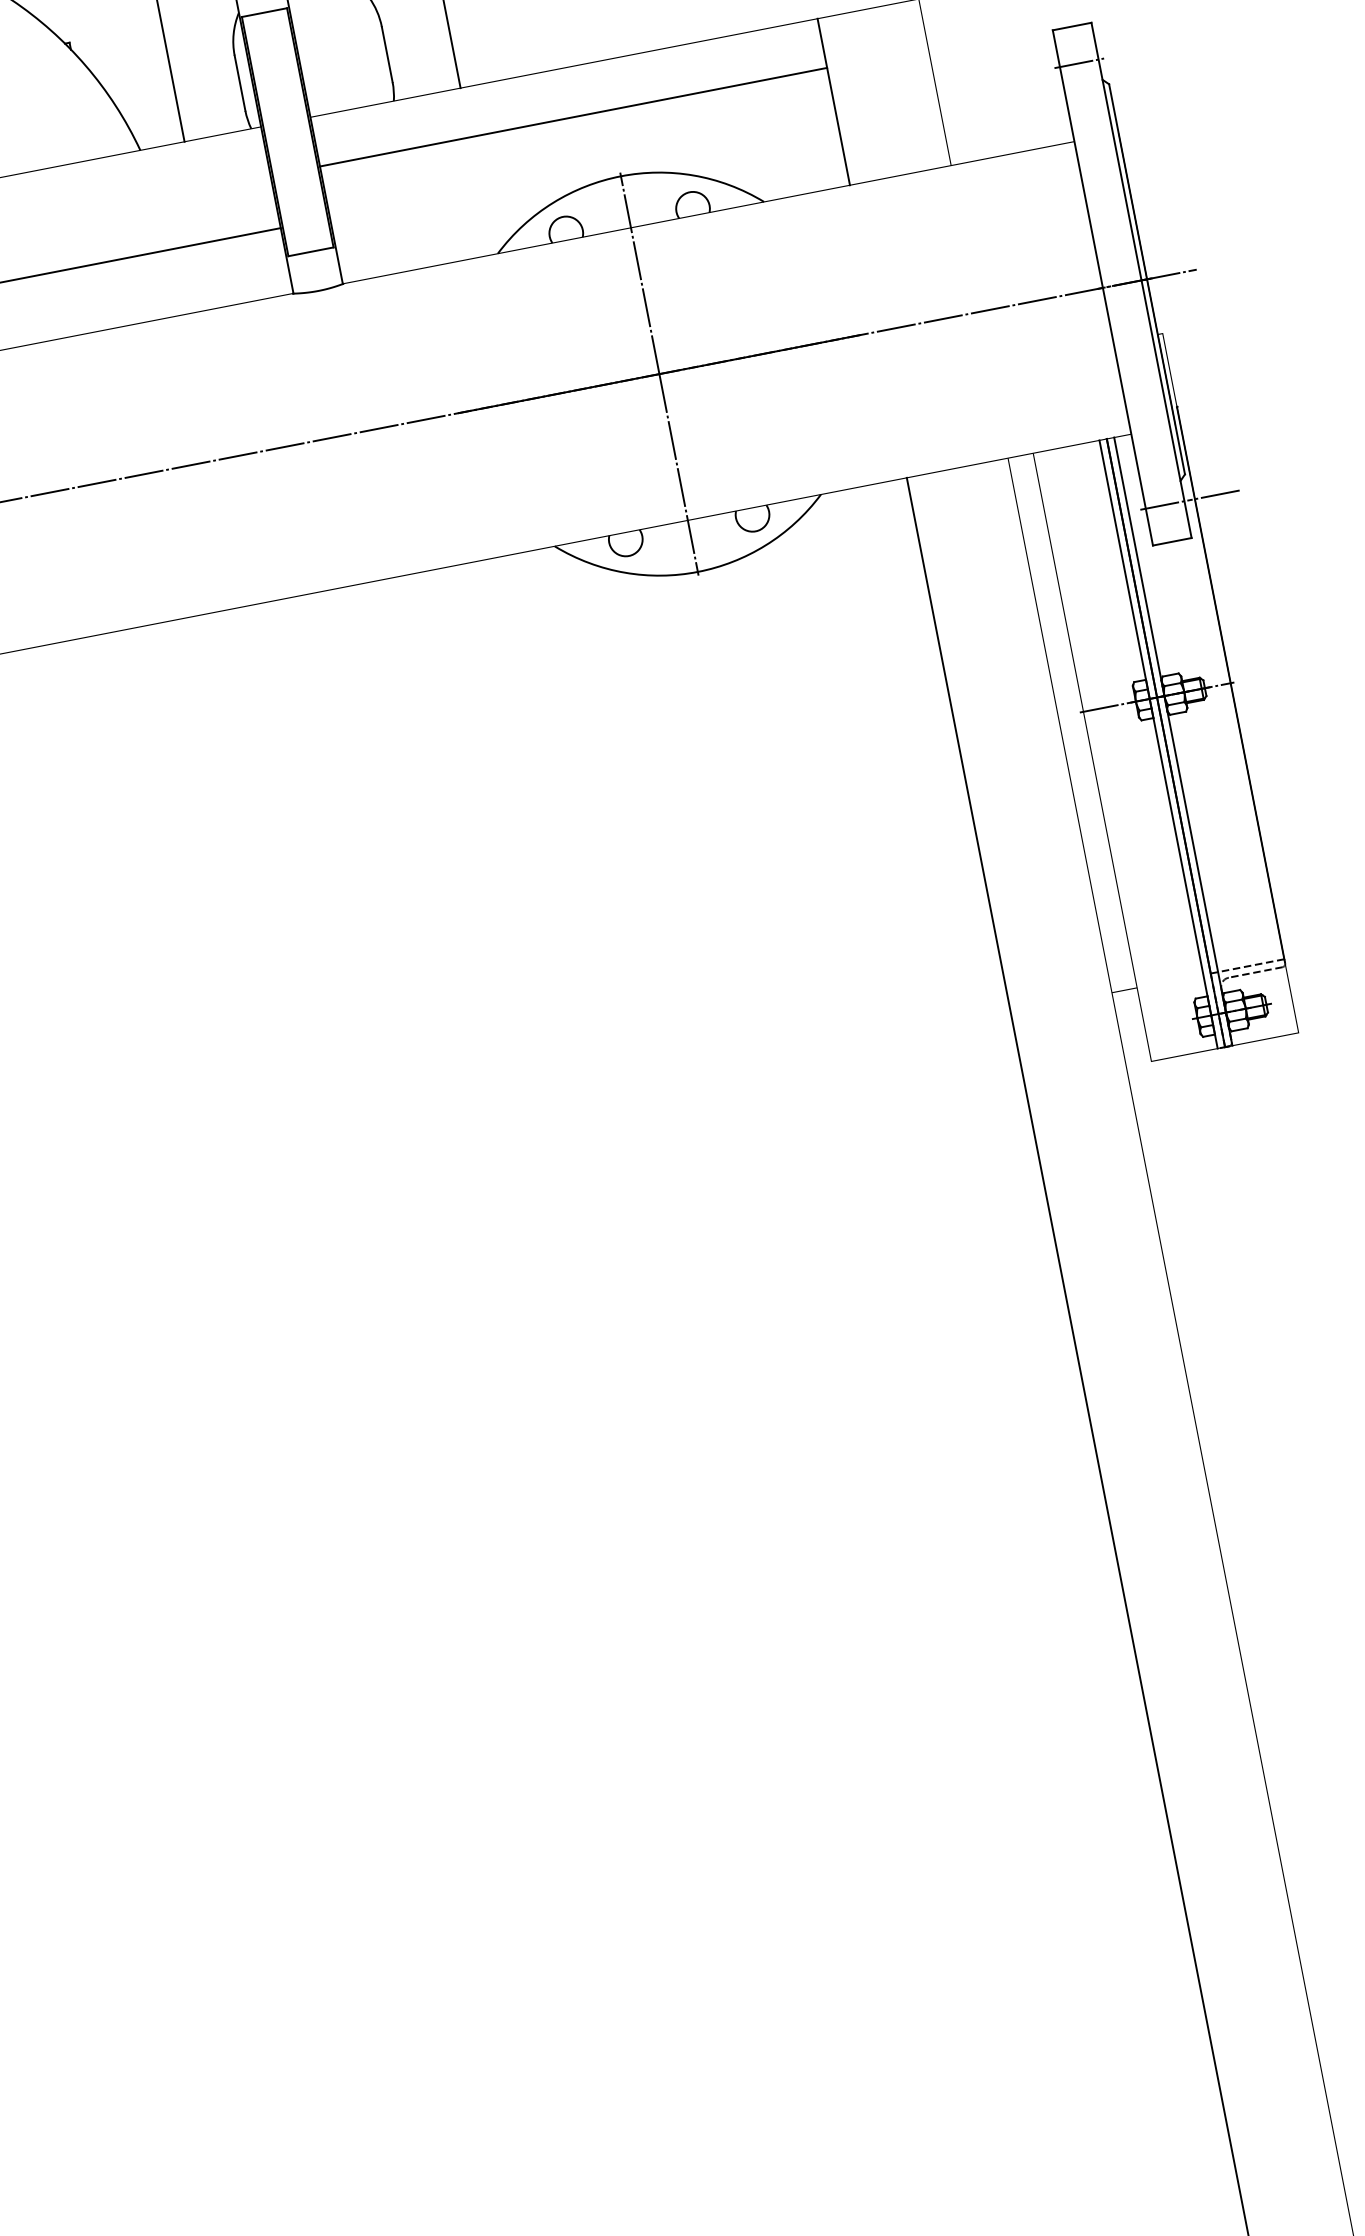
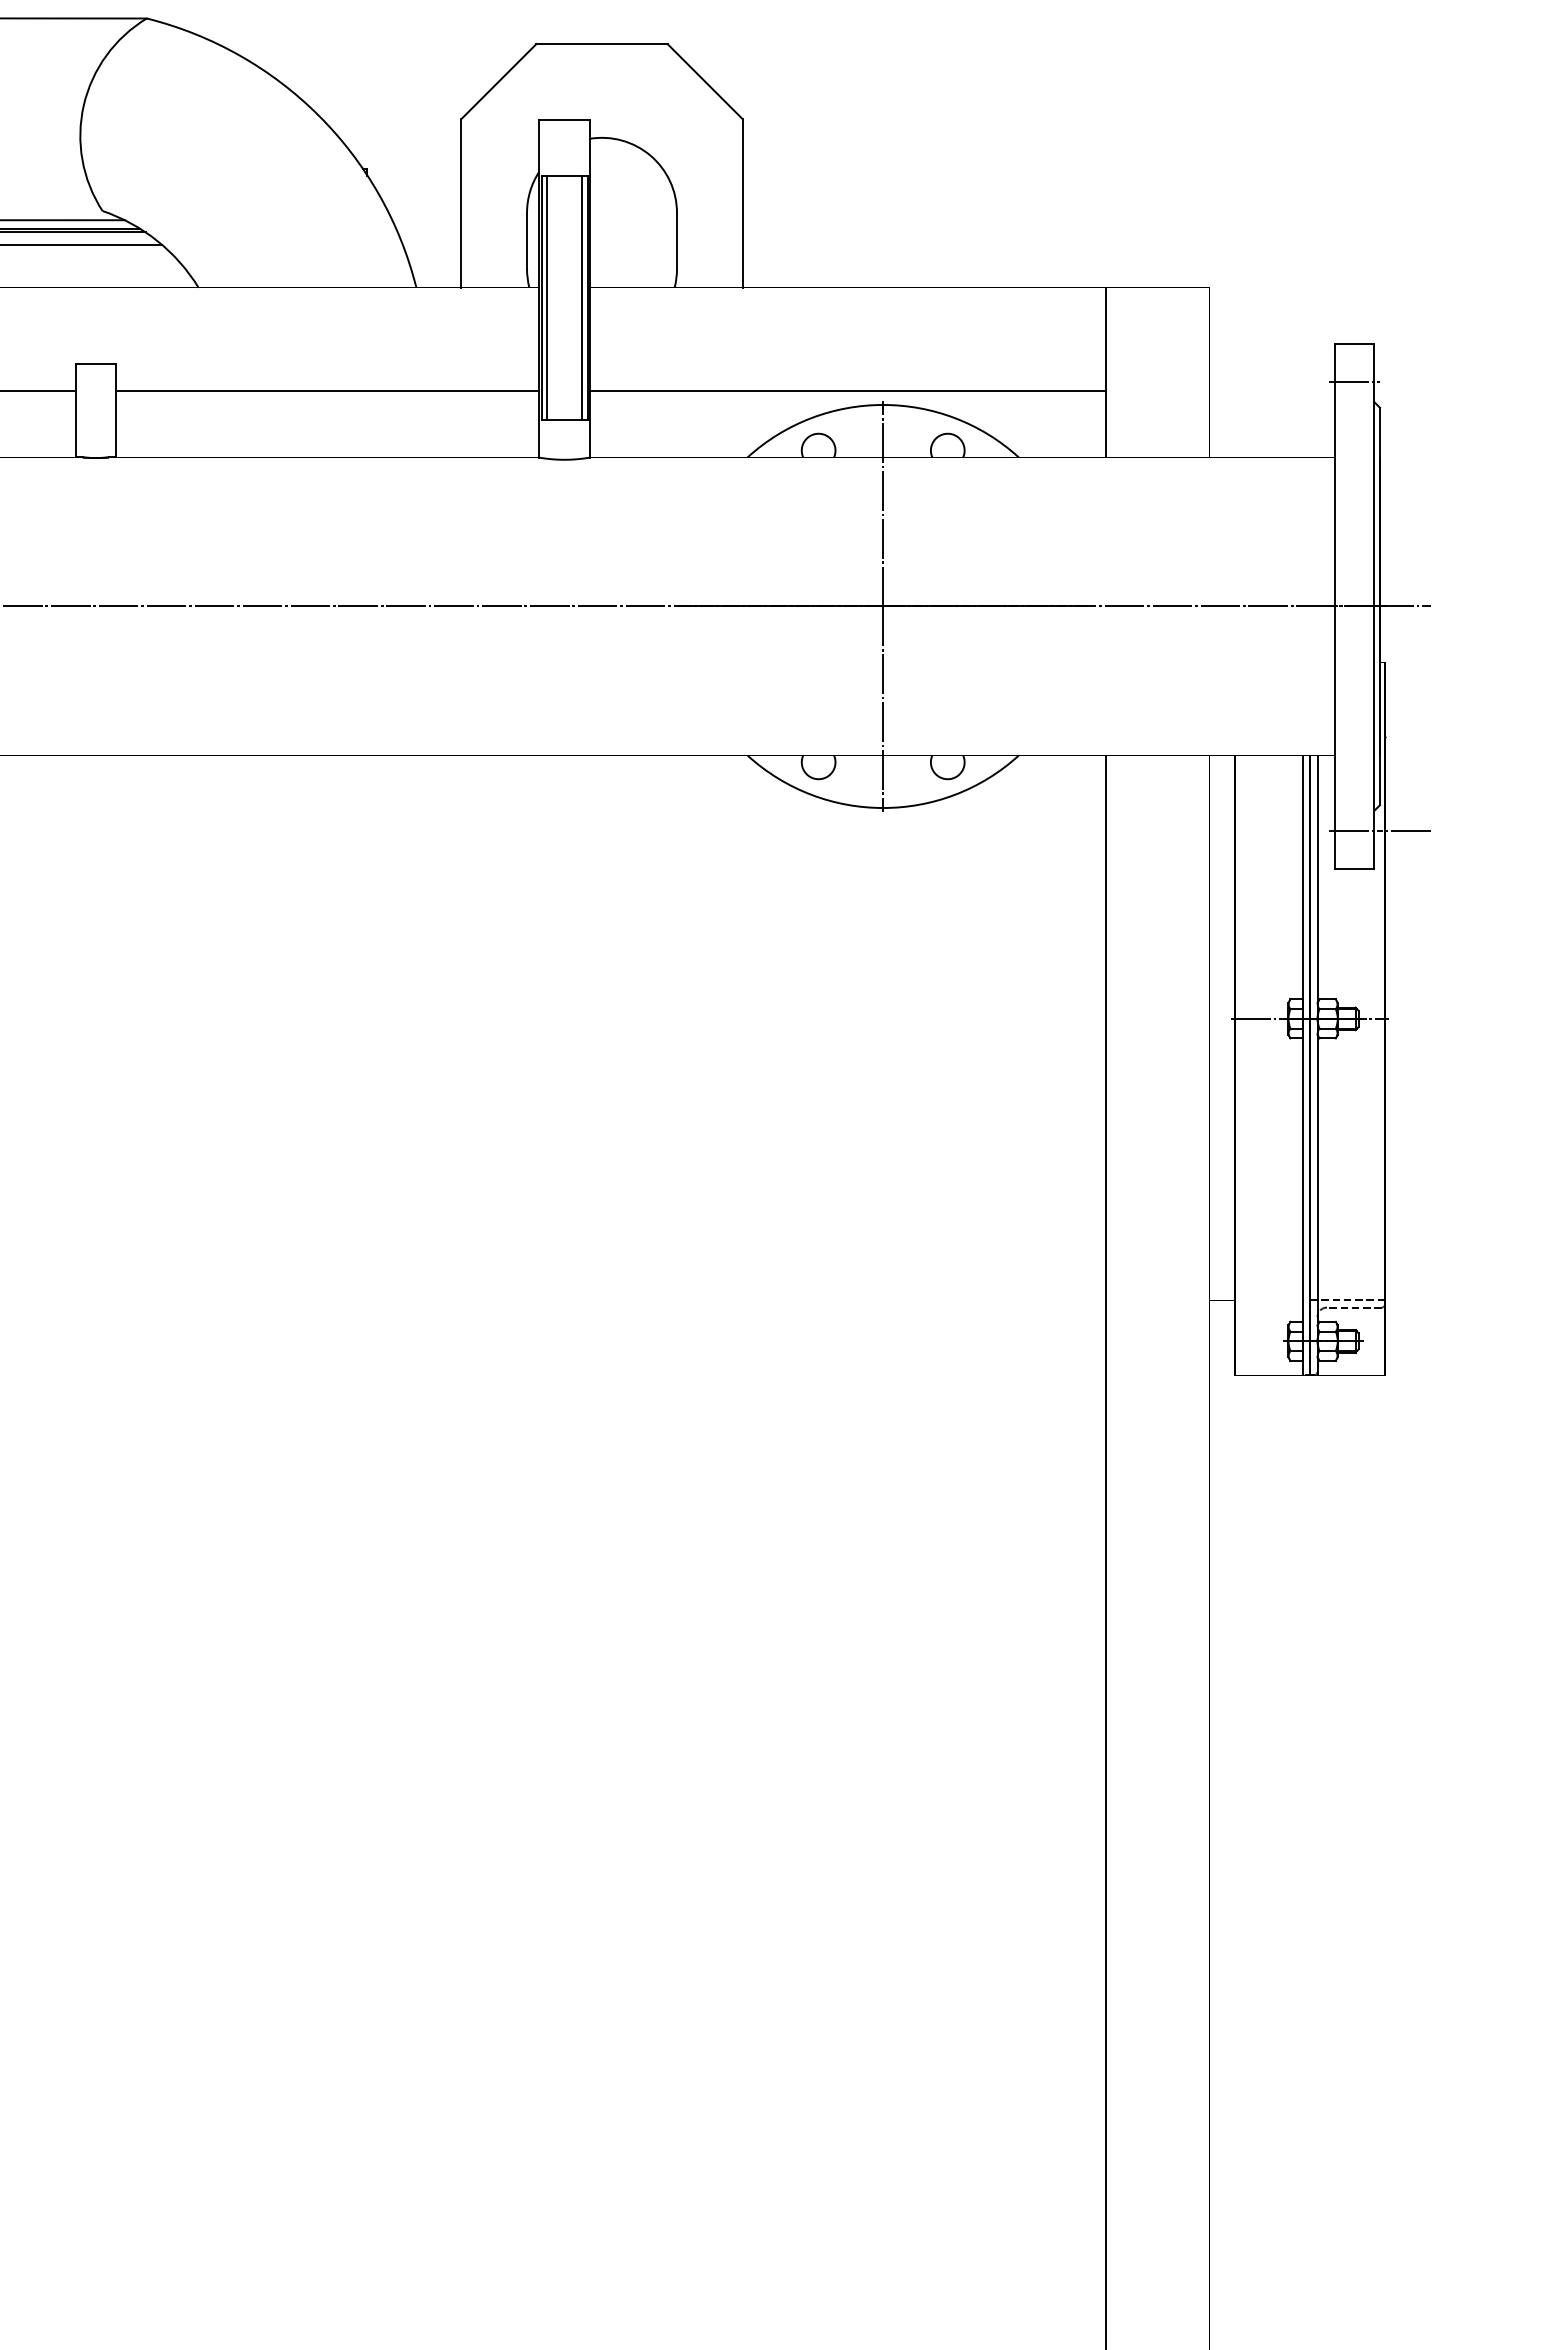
line: (573, 116) -> (847, 390), moved
line: (304, 128) -> (581, 297), added
line: (270, 134) -> (547, 297), added

